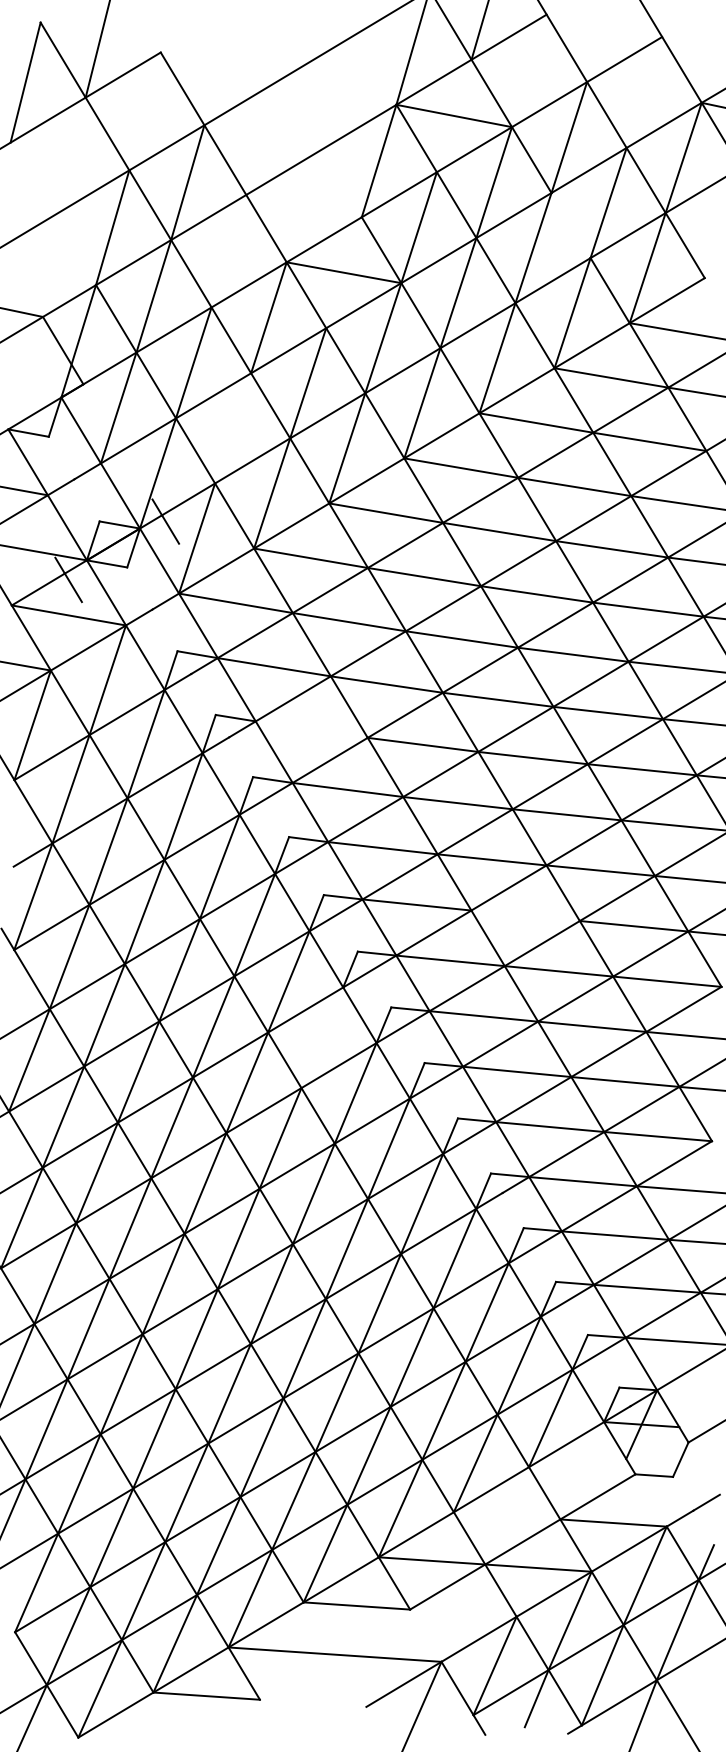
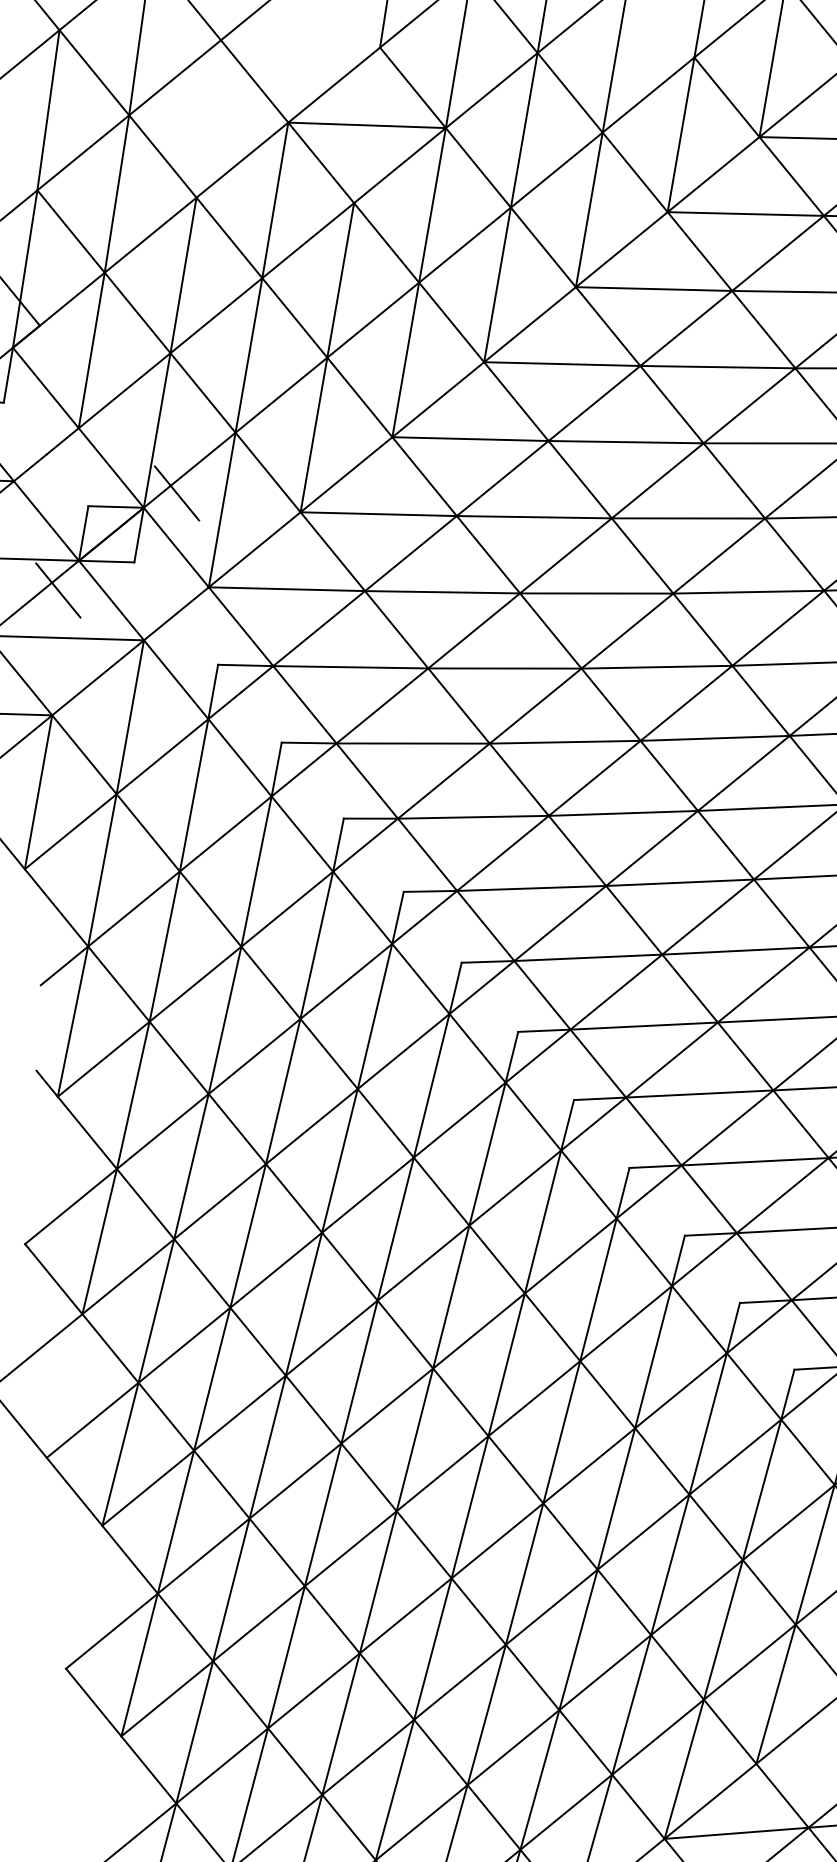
line: (233, 428) -> (249, 355), added
line: (311, 729) -> (412, 743), added
line: (525, 915) -> (735, 950), added
line: (322, 1037) -> (487, 1153), added

